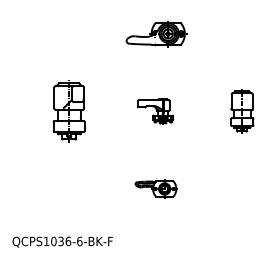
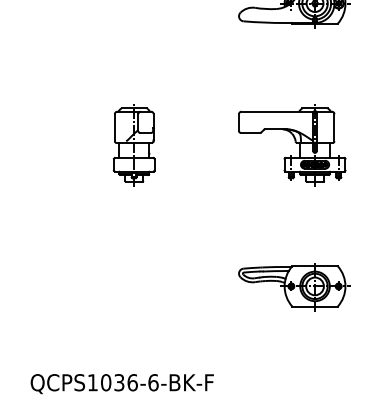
part: (69, 111) -> (134, 145), size x0.71
part: (155, 111) -> (291, 145), size x1.67
part: (156, 189) -> (293, 287), size x1.43

